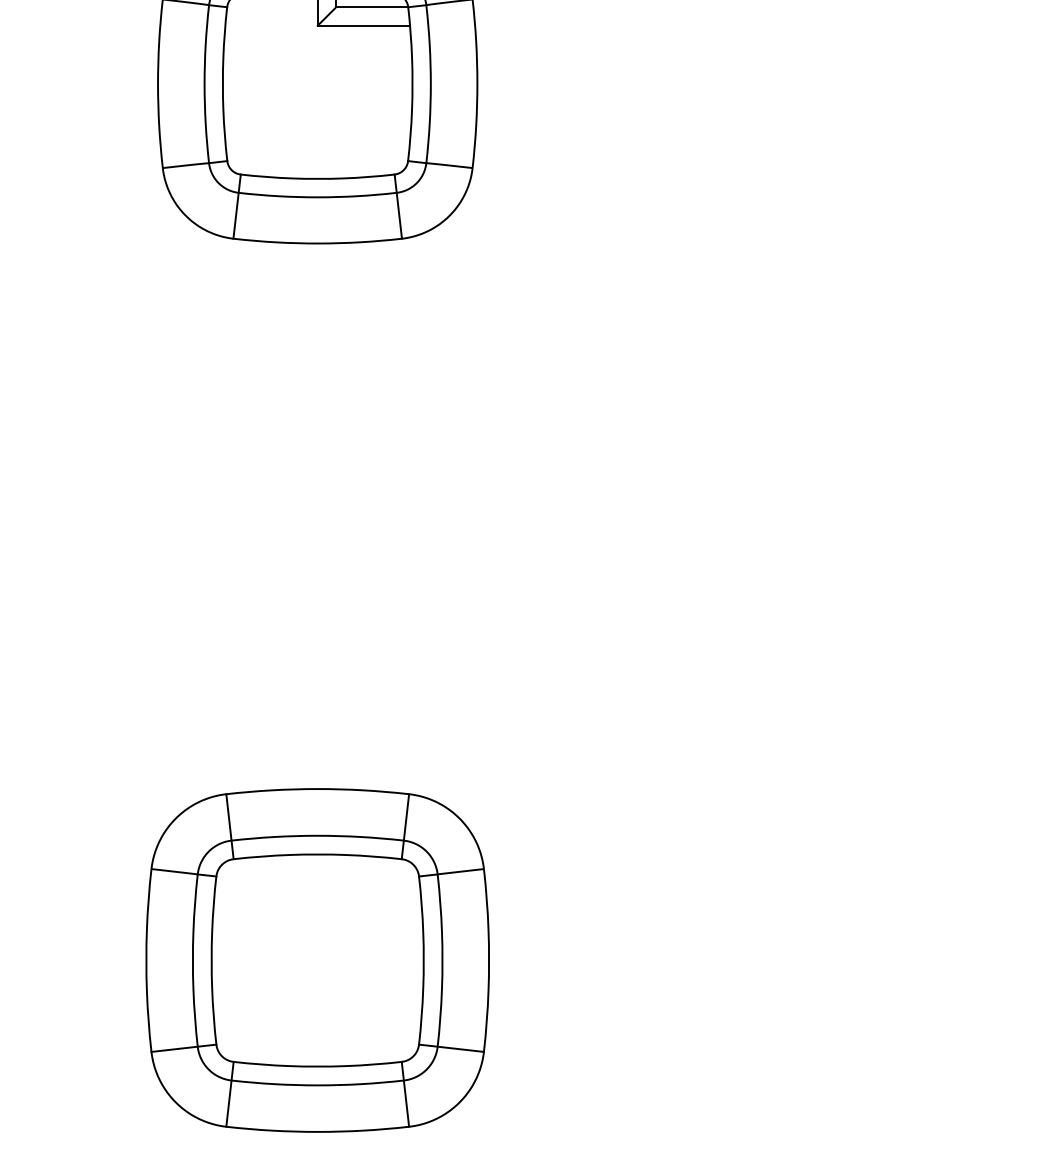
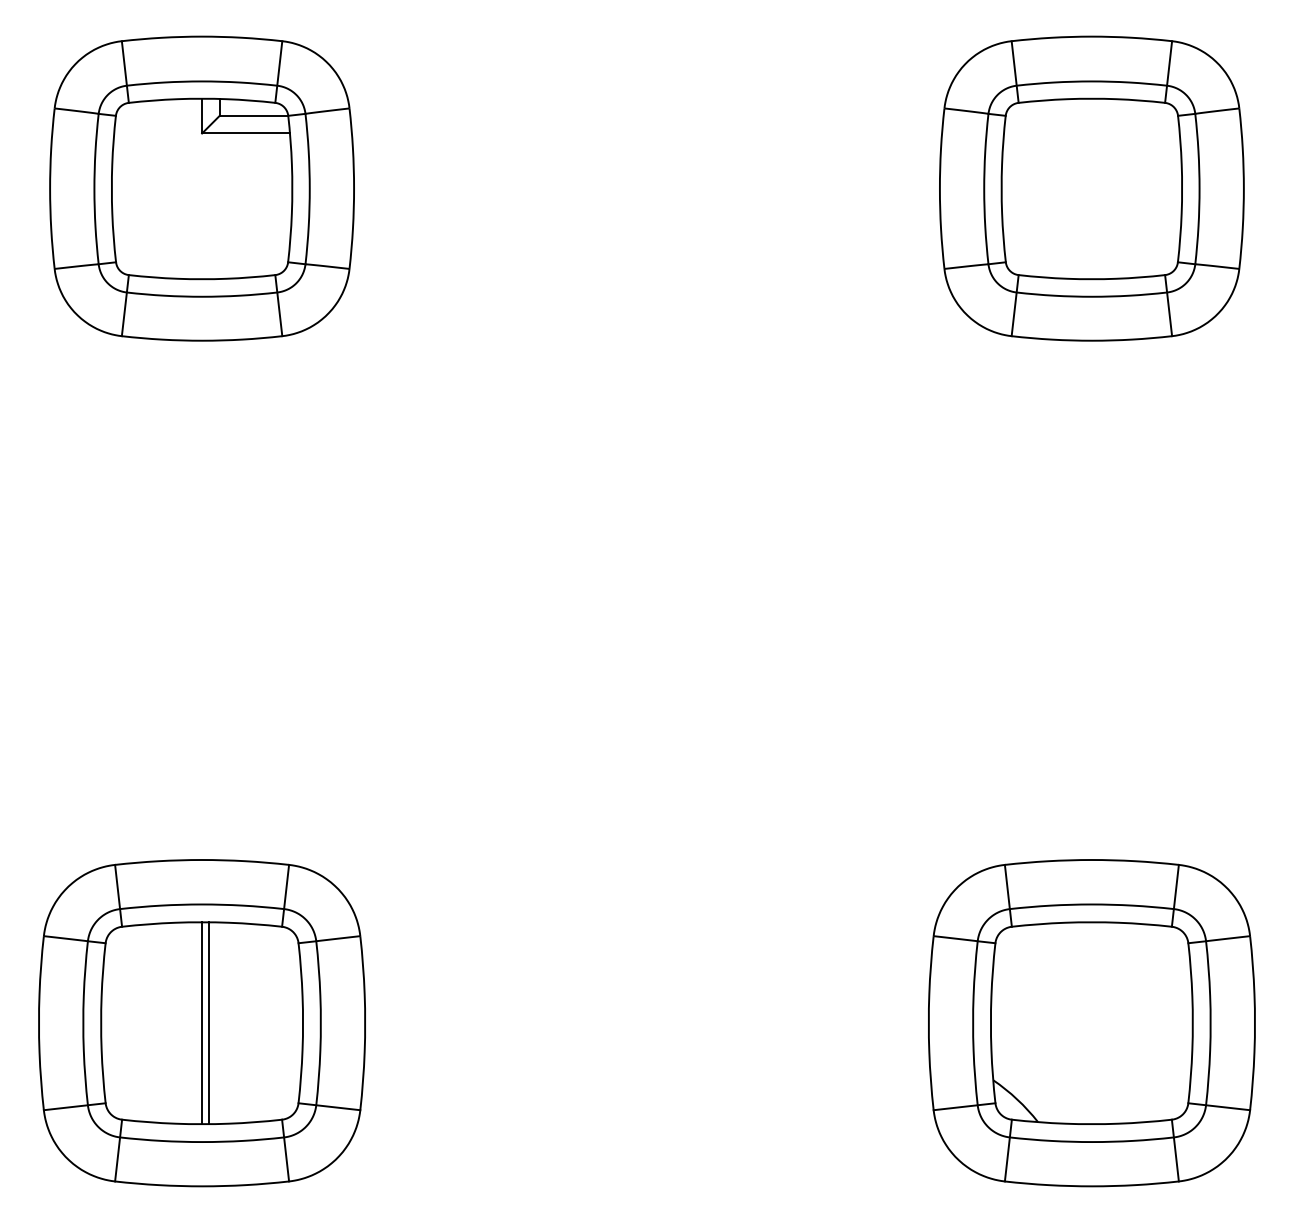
line: (318, 960) -> (202, 1023), added
line: (325, 960) -> (209, 1023), added

